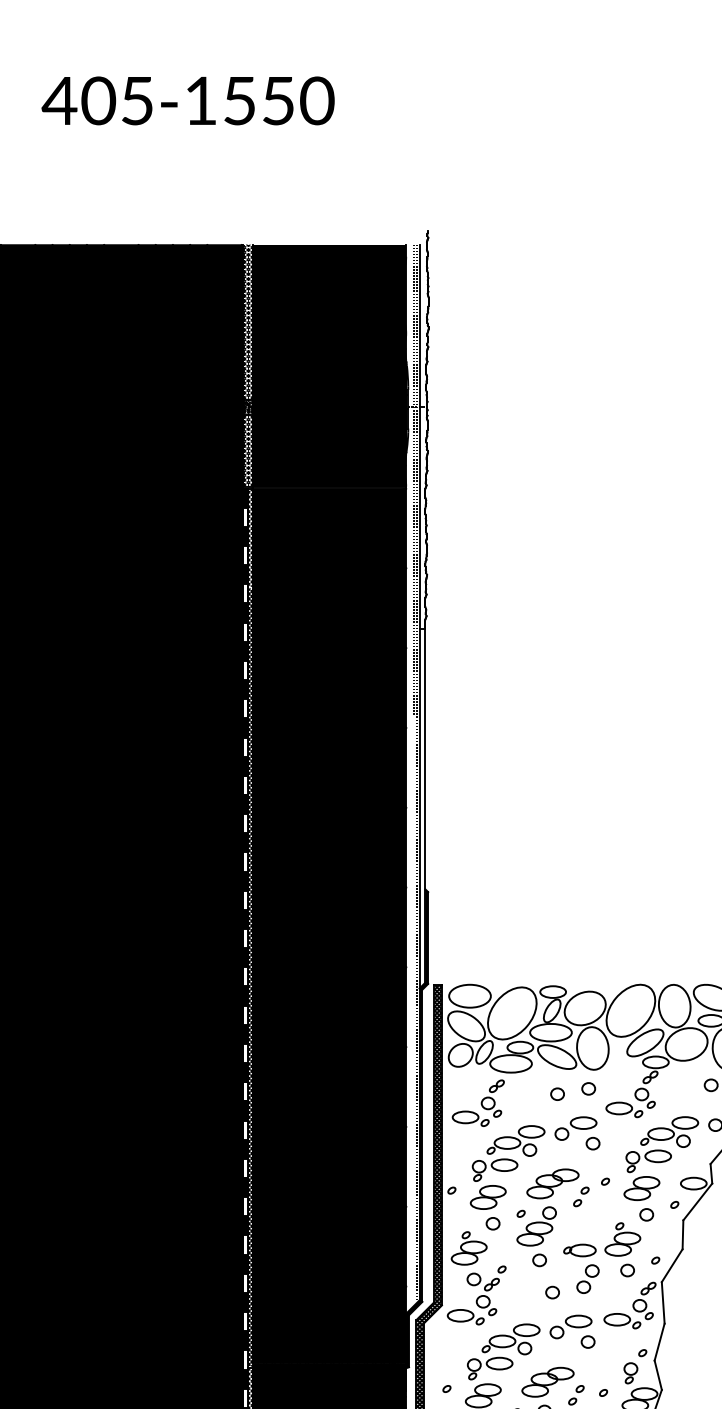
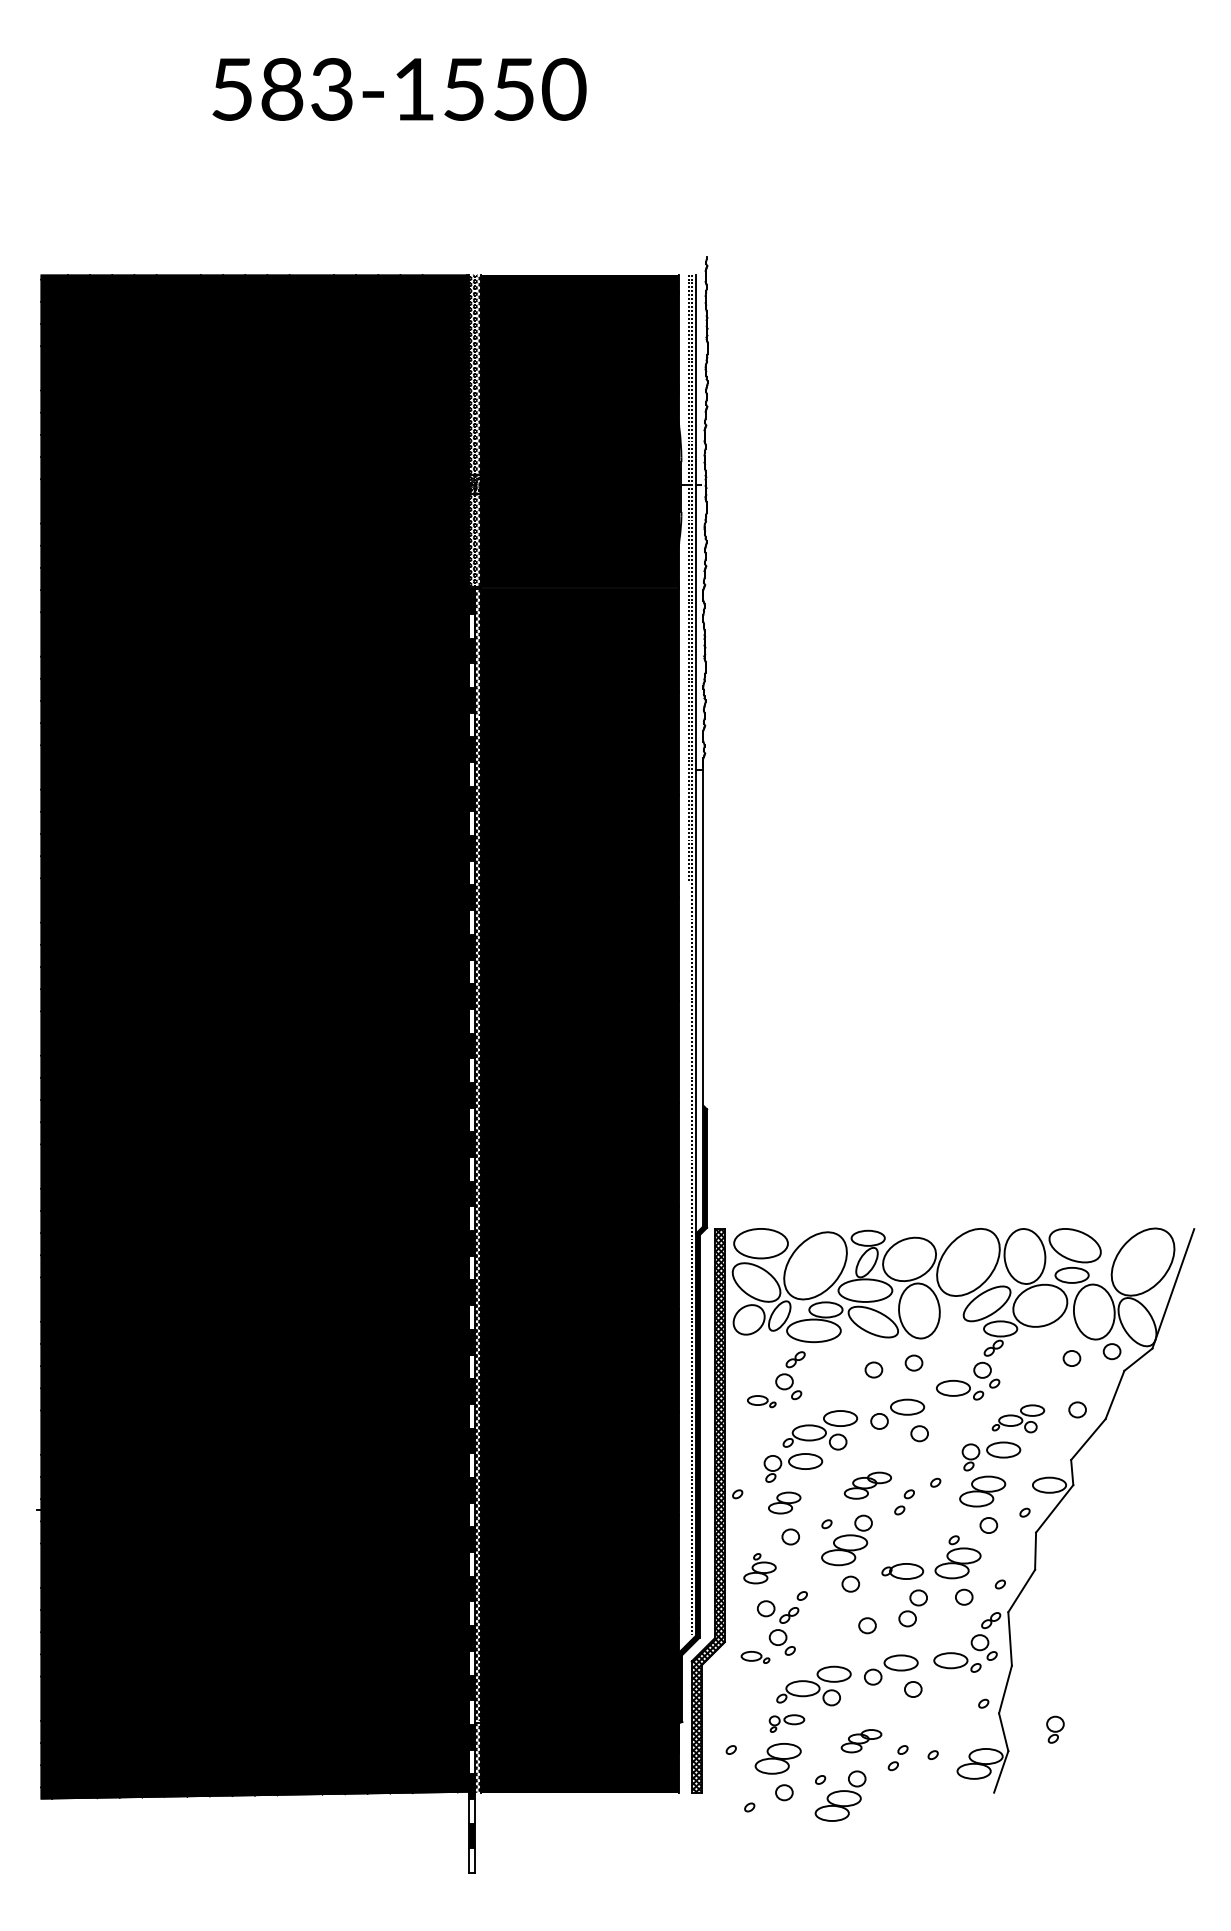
text: (97, 100) -> (280, 89), 405-1550 -> 583-1550
part: (470, 1118) -> (761, 1401), size x0.6
part: (669, 1131) -> (1018, 1418), size x0.7
part: (552, 1183) -> (867, 1485), size x0.7
part: (488, 1197) -> (784, 1502), size x0.7
part: (468, 1248) -> (759, 1568), size x0.7
part: (465, 1317) -> (755, 1657), size x0.6
part: (489, 1368) -> (786, 1723), size x0.6
part: (630, 1373) -> (1055, 1729), moved
part: (547, 1381) -> (861, 1740), size x0.6

